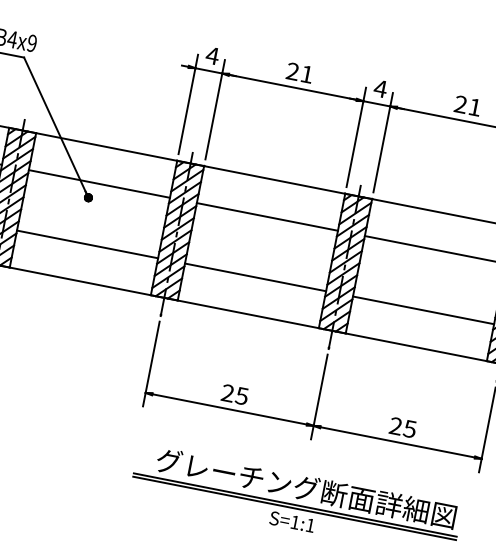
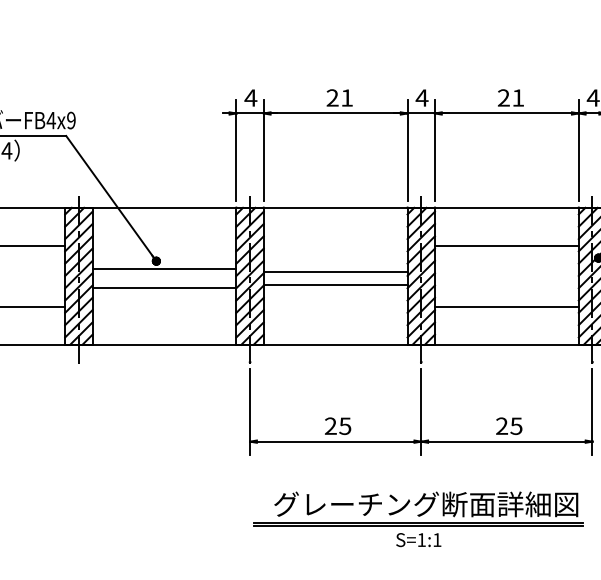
line: (99, 183) -> (164, 268), moved
line: (267, 216) -> (335, 271), moved
line: (87, 244) -> (164, 288), moved
line: (255, 277) -> (335, 285), moved

